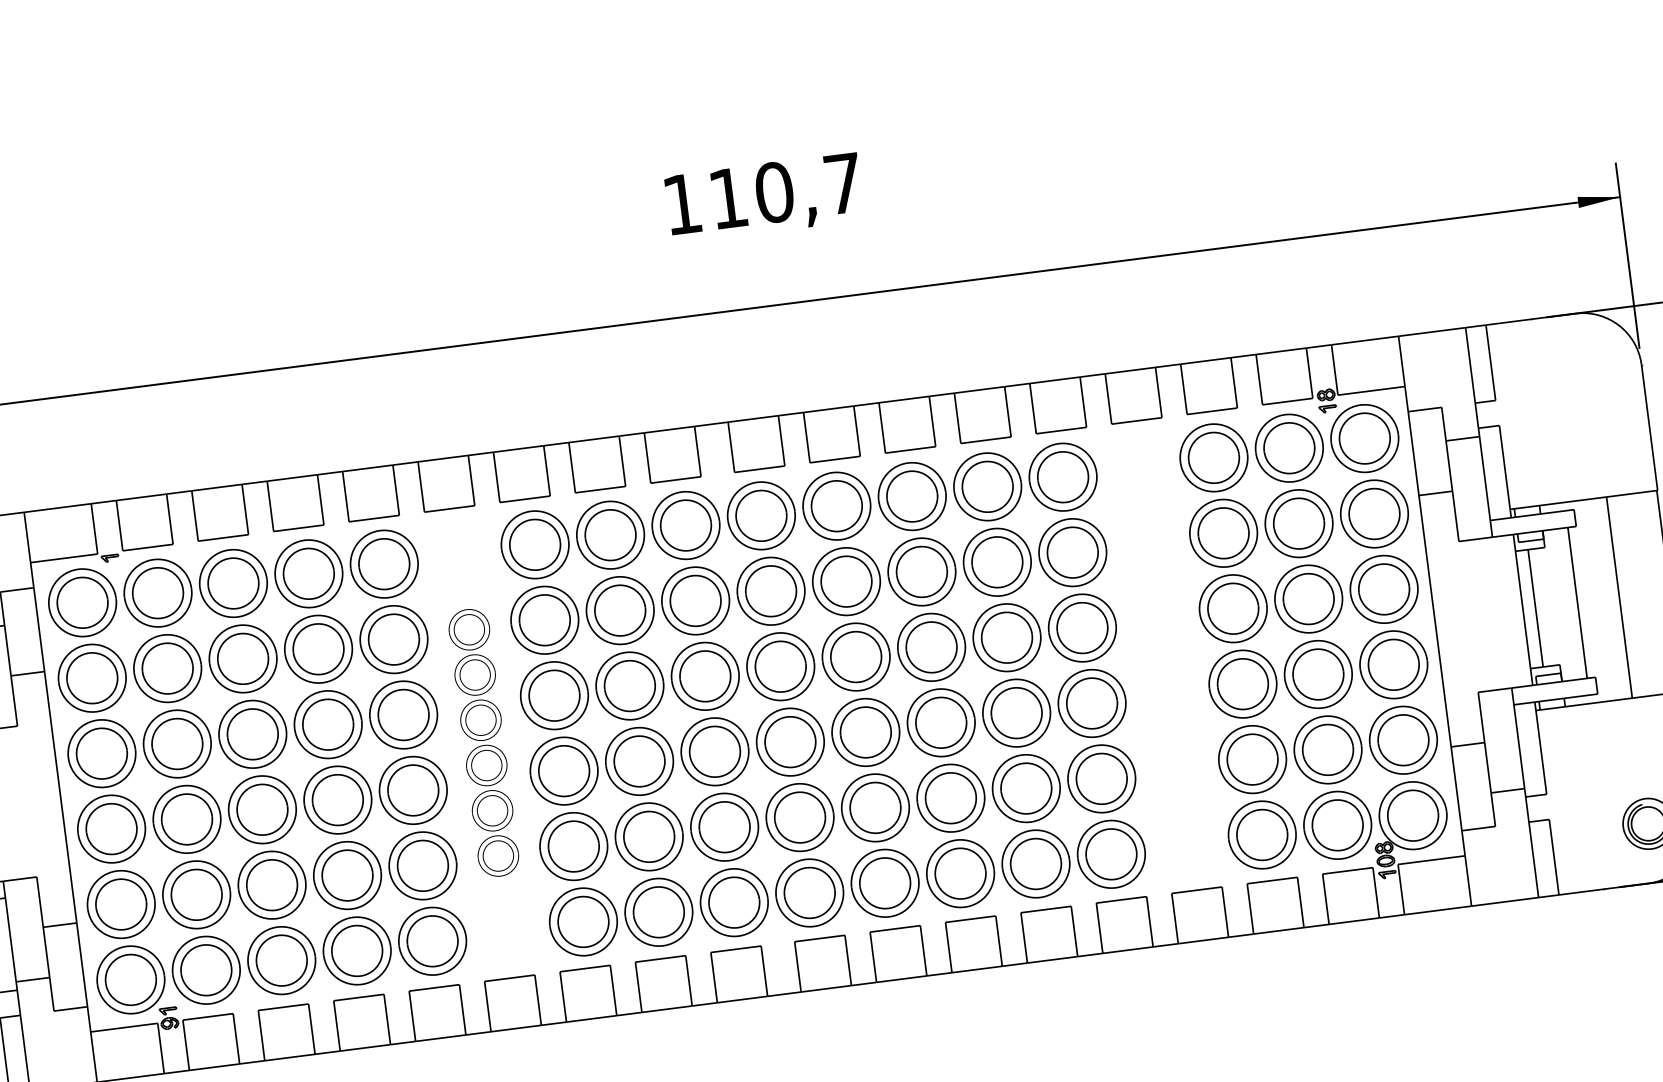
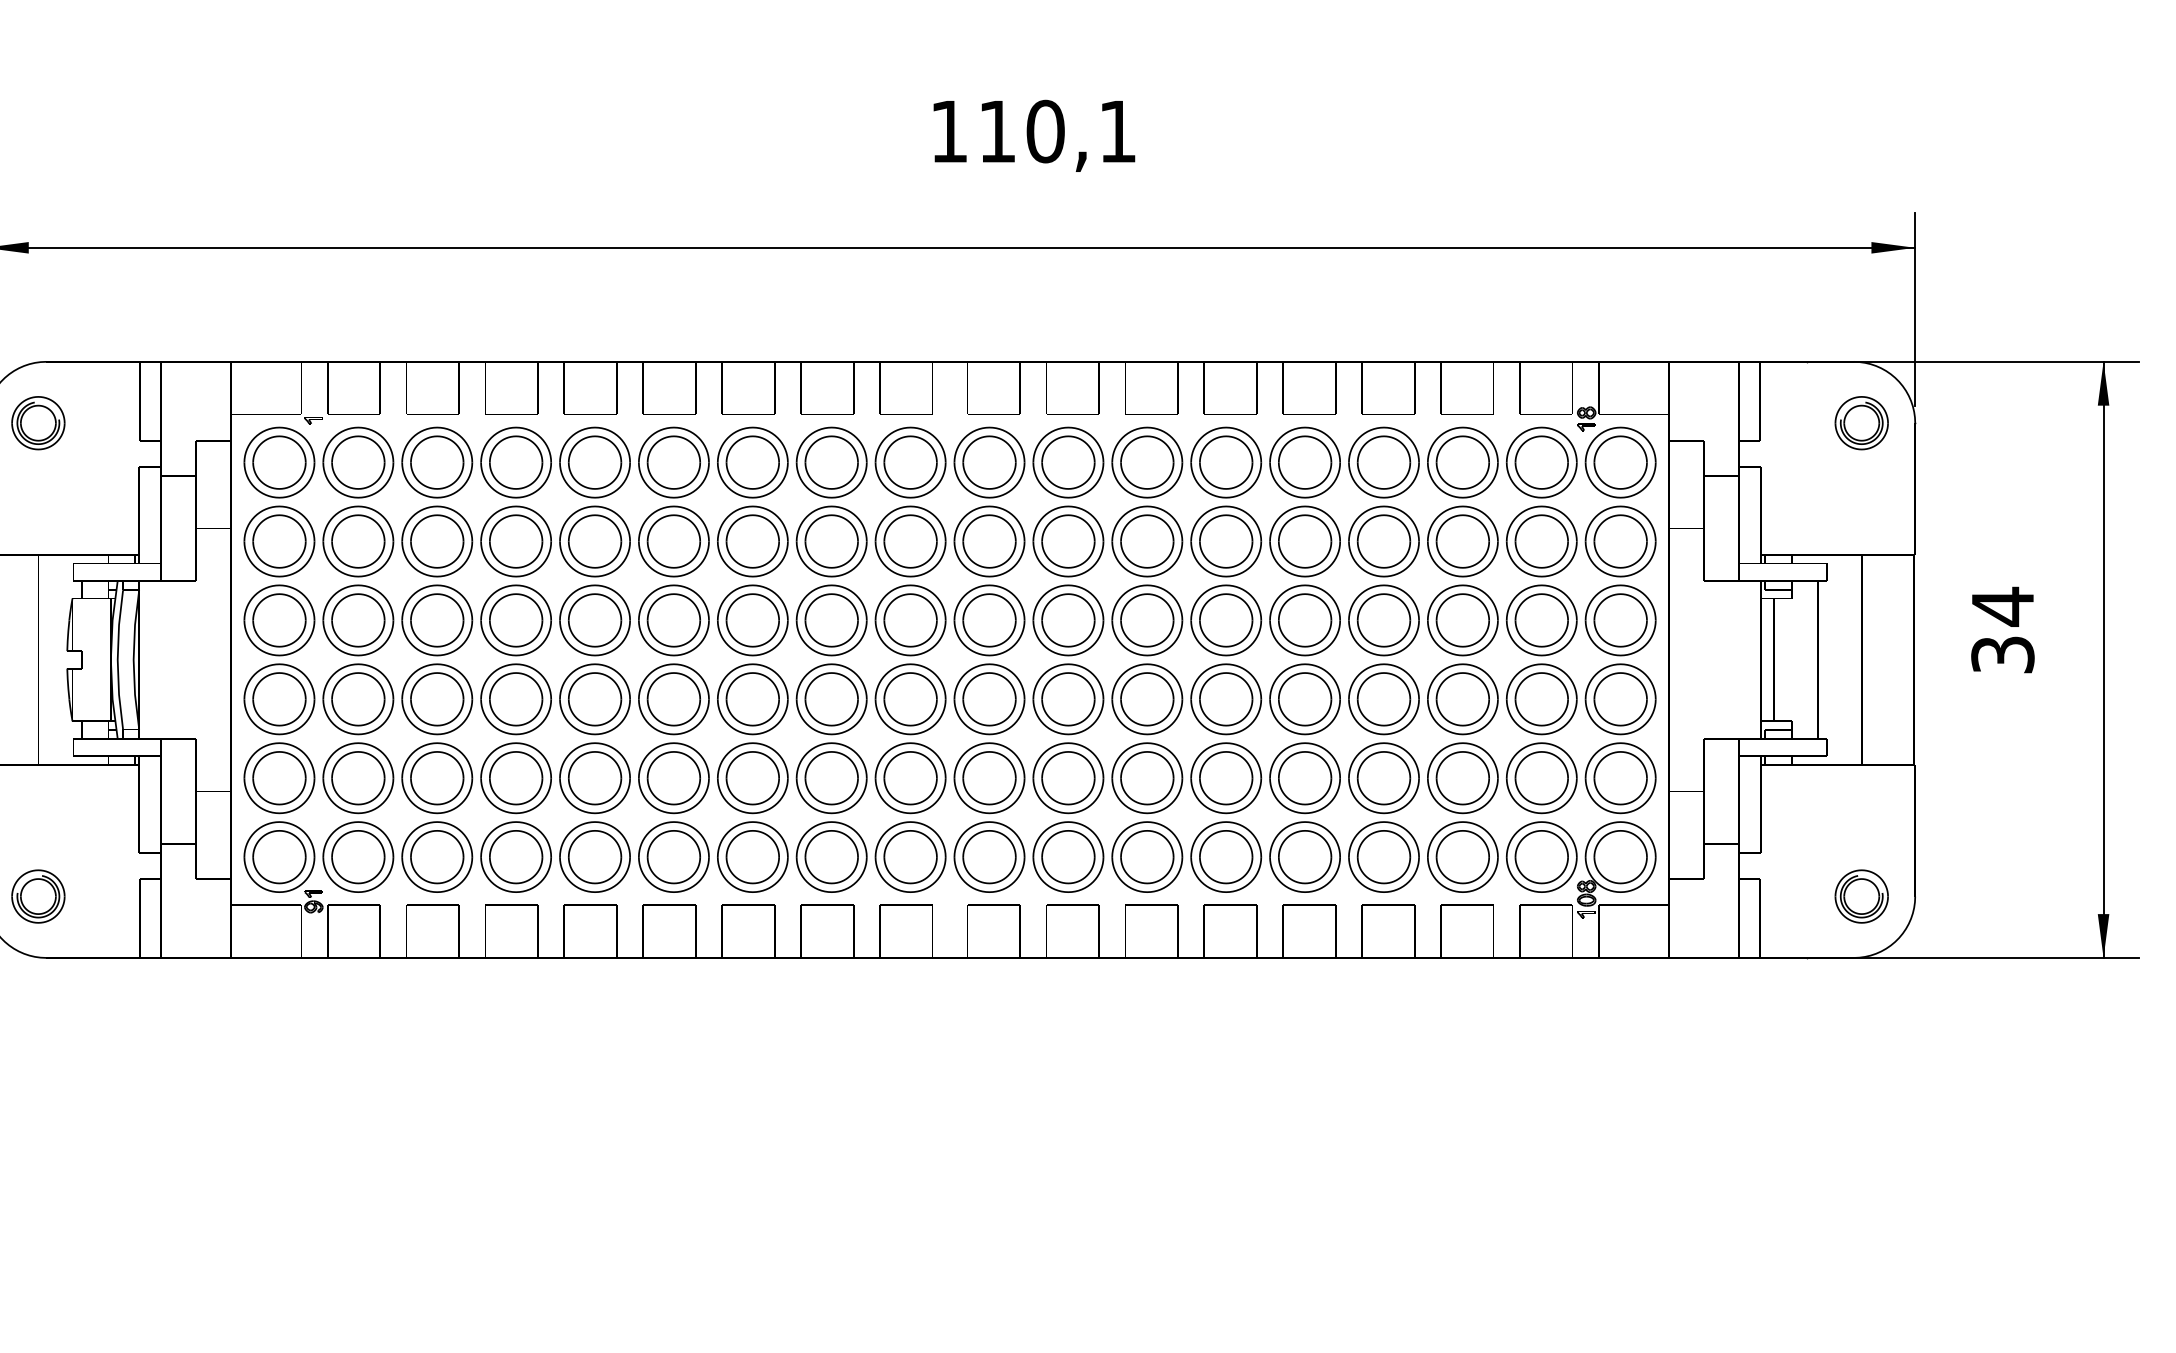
text: (843, 183) -> (1117, 131), 110,7 -> 110,1
part: (1590, 371) -> (1861, 423), added
part: (1162, 655) -> (1383, 659), added
part: (483, 742) -> (673, 659), size x1.67

